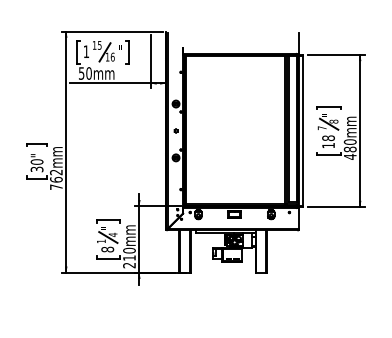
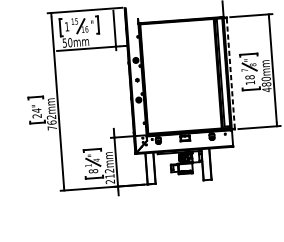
line: (303, 130) -> (231, 73), solid -> dashed
text: (36, 165) -> (36, 113), 30" -> 24"
text: (129, 250) -> (109, 170), 210mm -> 212mm

